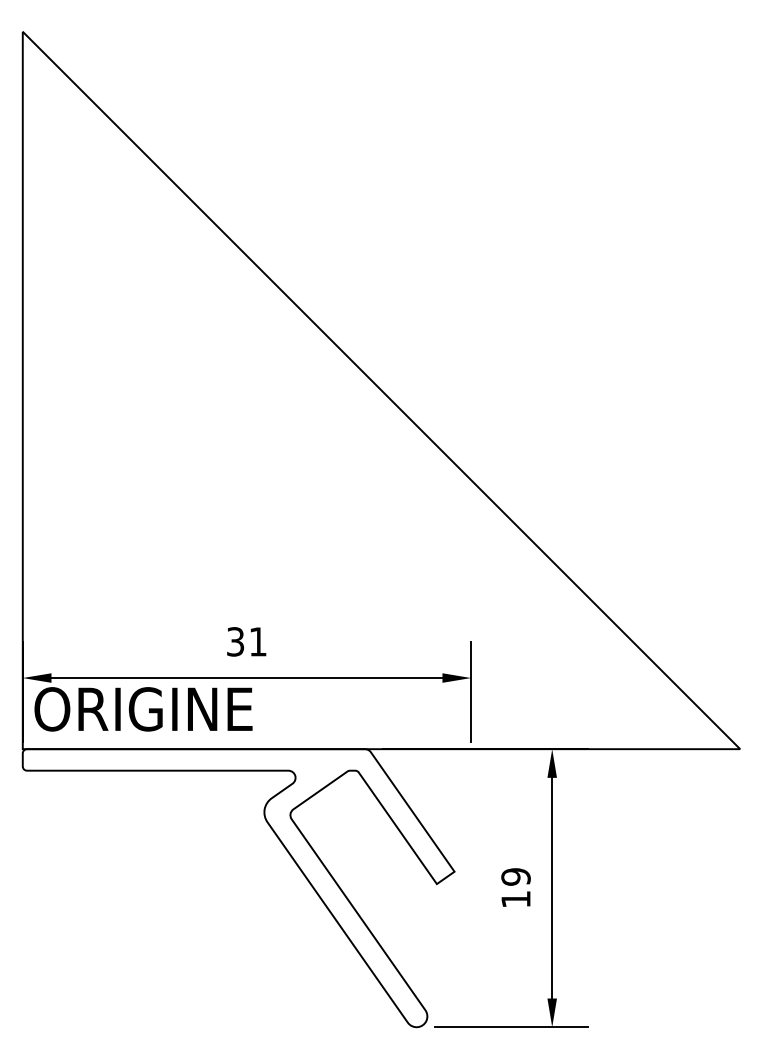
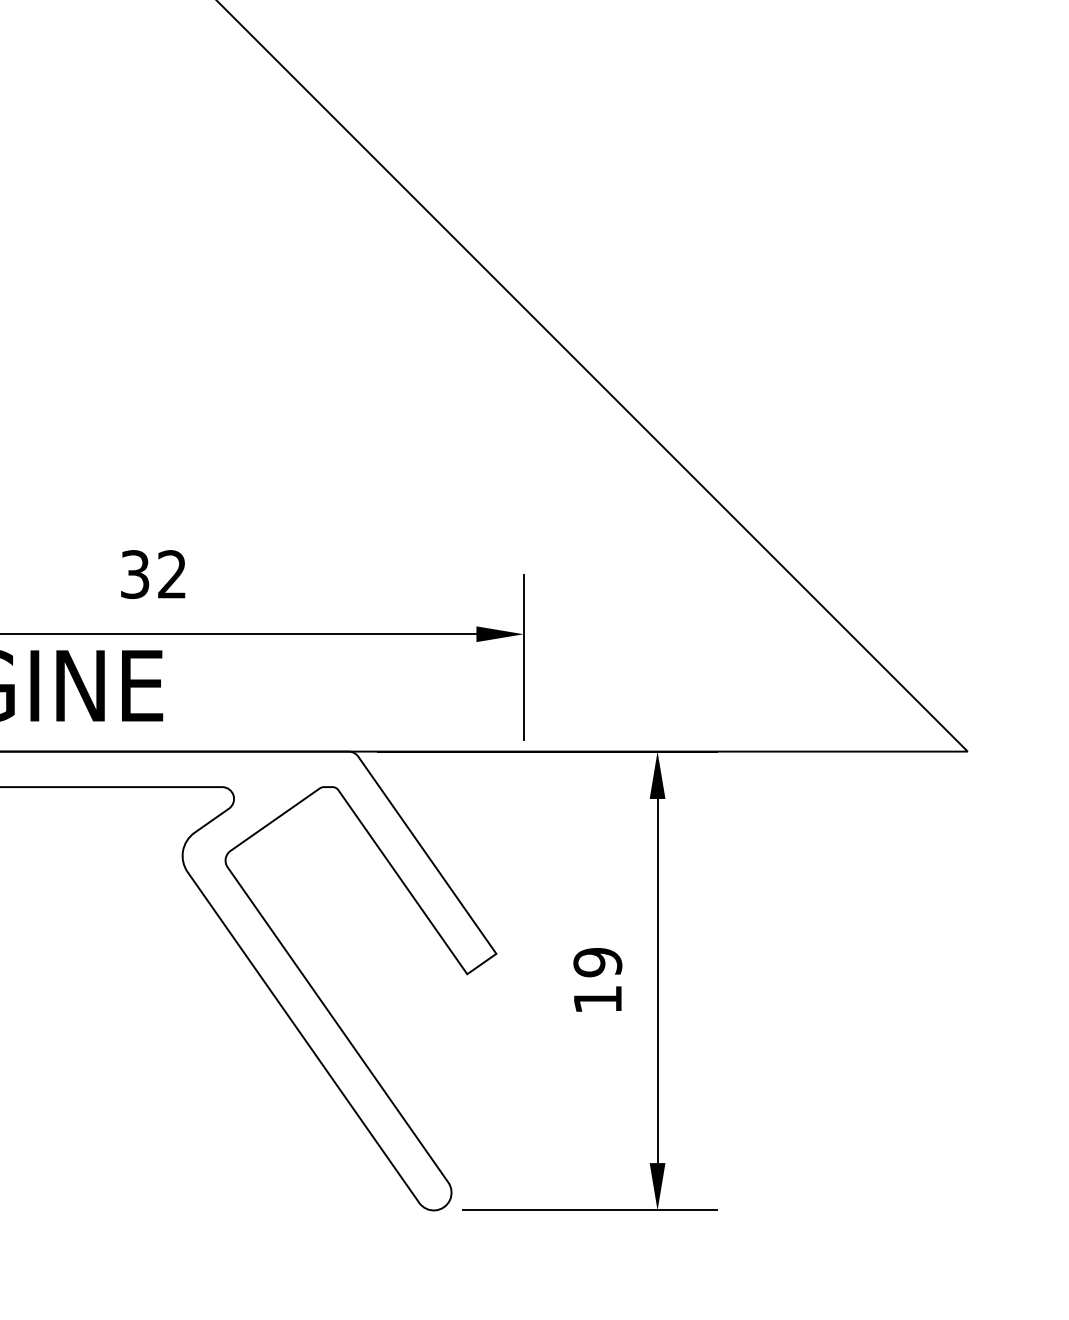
text: (257, 641) -> (171, 573), 31 -> 32

